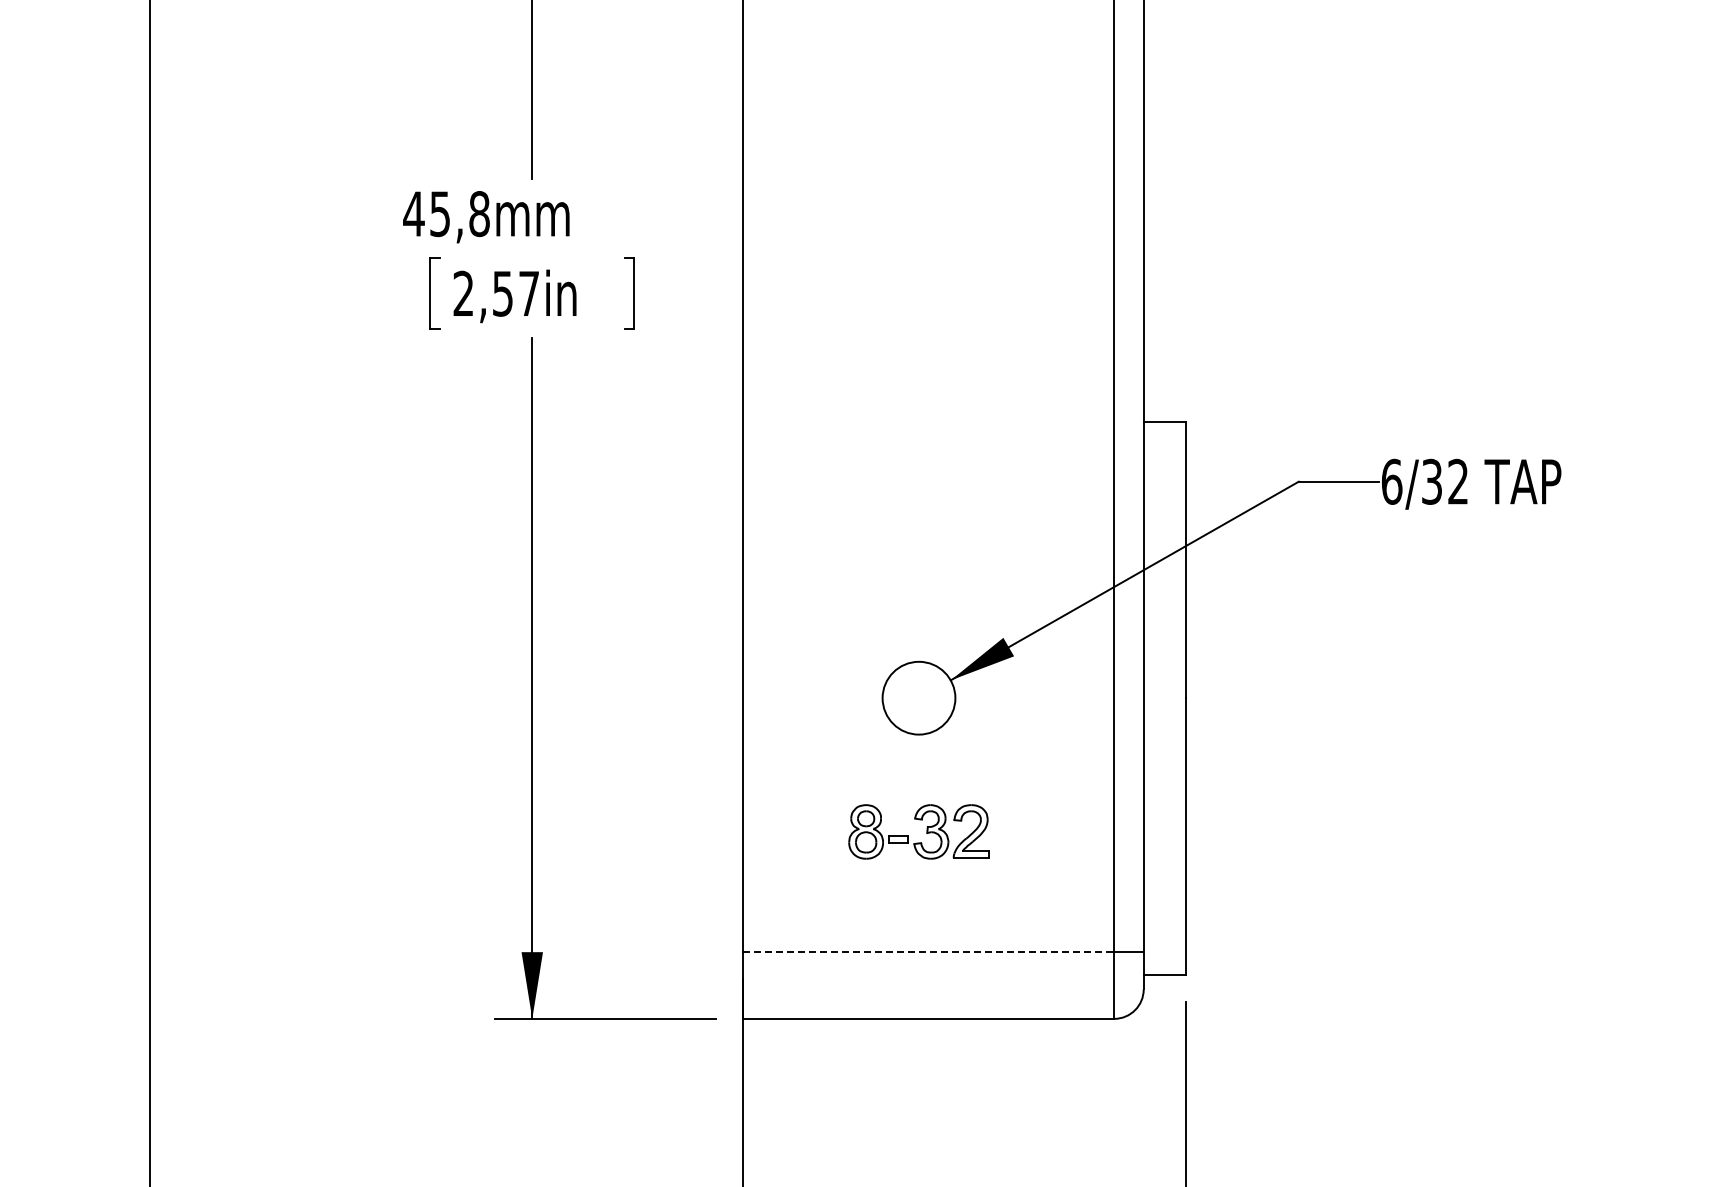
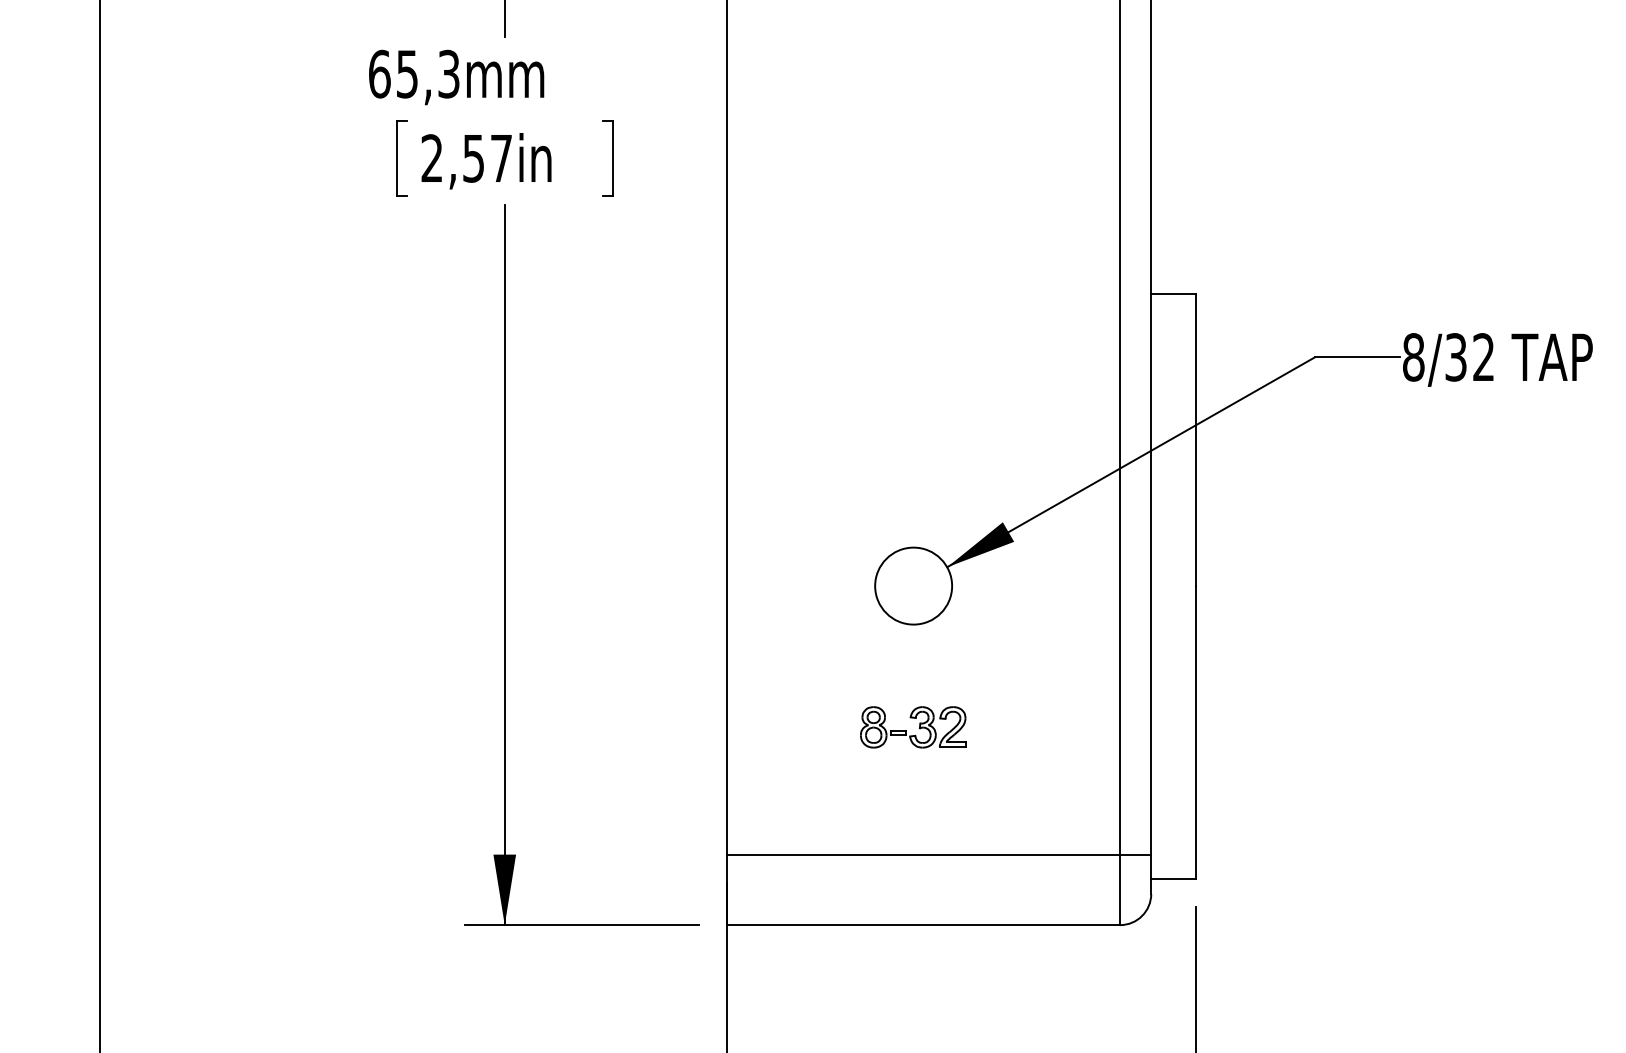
text: (446, 214) -> (414, 74), 45,8mm -> 65,3mm
text: (1391, 481) -> (1413, 356), 6/32 -> 8/32
part: (918, 831) -> (913, 727), size x0.71
line: (928, 952) -> (923, 854), dashed -> solid

